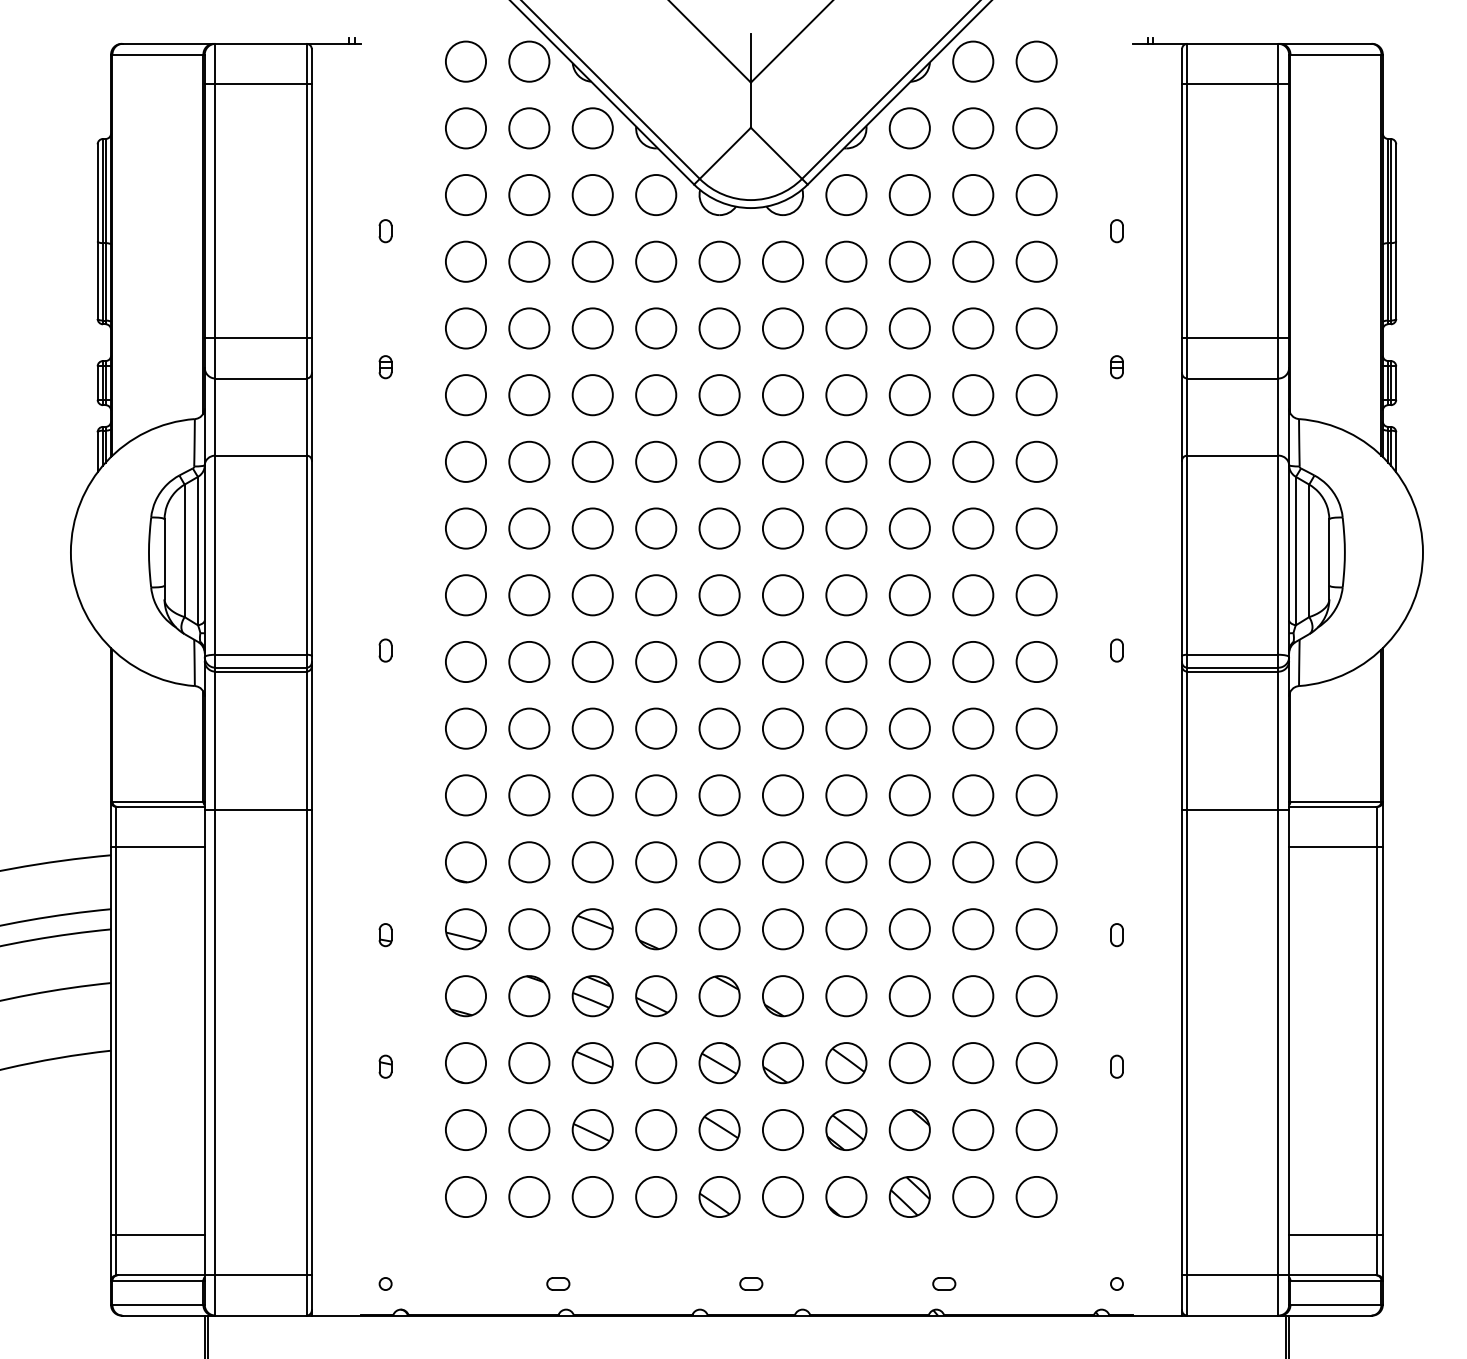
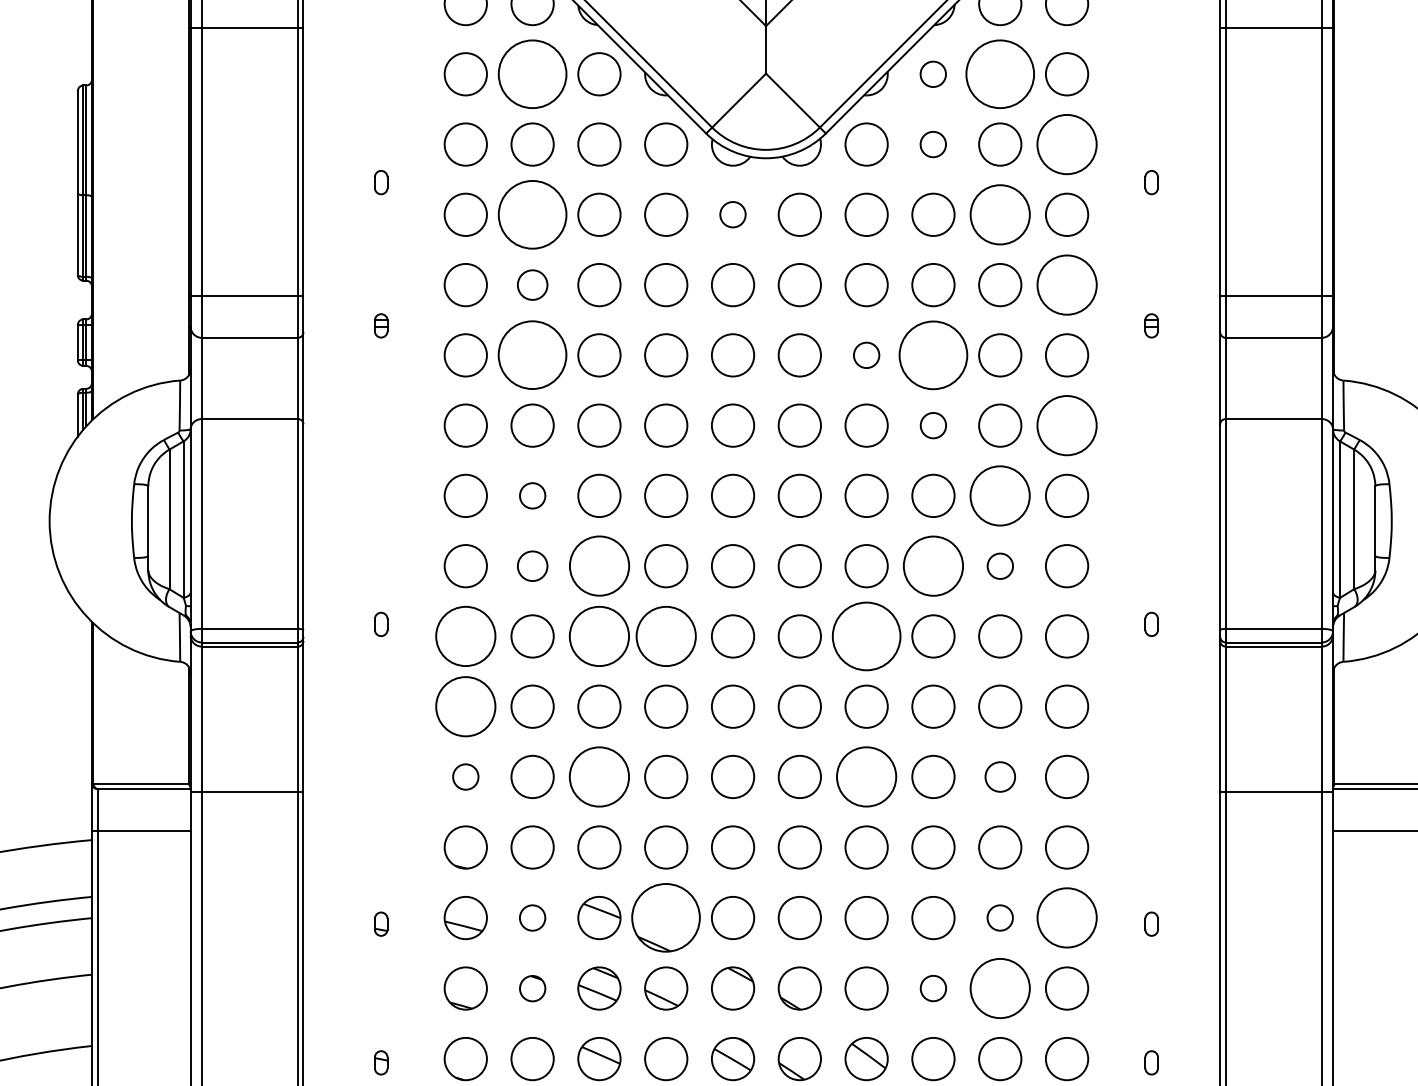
circle: (529, 128) -> (532, 74), size x1.6
circle: (909, 128) -> (933, 74), size x0.6
circle: (973, 128) -> (1000, 74), size x1.6
circle: (909, 194) -> (933, 143), size x0.6
circle: (1036, 195) -> (1066, 145), size x1.4
circle: (529, 261) -> (532, 214), size x1.6
circle: (719, 261) -> (732, 214), size x0.6
circle: (973, 261) -> (1000, 214), size x1.4
circle: (529, 328) -> (532, 285), size x0.7
circle: (1036, 328) -> (1066, 285), size x1.4
circle: (529, 395) -> (532, 355), size x1.6
circle: (846, 395) -> (866, 355), size x0.6
circle: (909, 395) -> (933, 355), size x1.6
circle: (909, 461) -> (933, 425), size x0.6
circle: (1036, 461) -> (1066, 425), size x1.4
circle: (529, 528) -> (532, 495), size x0.6
circle: (973, 528) -> (1000, 495), size x1.4
circle: (529, 595) -> (532, 566), size x0.7
circle: (592, 595) -> (599, 566), size x1.4
circle: (909, 595) -> (933, 566), size x1.4
circle: (973, 595) -> (1000, 566), size x0.6
circle: (465, 661) -> (465, 635), size x1.4
circle: (592, 661) -> (599, 635), size x1.4
circle: (656, 661) -> (666, 635), size x1.4
circle: (846, 661) -> (866, 635), size x1.6
circle: (465, 728) -> (465, 706), size x1.4
circle: (465, 795) -> (465, 777), size x0.6
circle: (592, 795) -> (599, 777), size x1.4
circle: (846, 795) -> (866, 777), size x1.4
circle: (973, 795) -> (1000, 777), size x0.7
circle: (529, 929) -> (532, 918), size x0.6
part: (656, 929) -> (666, 918), size x1.6
circle: (973, 929) -> (1000, 918), size x0.6
circle: (1036, 929) -> (1066, 918), size x1.4
part: (529, 996) -> (532, 988), size x0.6
circle: (909, 996) -> (933, 988), size x0.6
circle: (973, 996) -> (1000, 988), size x1.4

